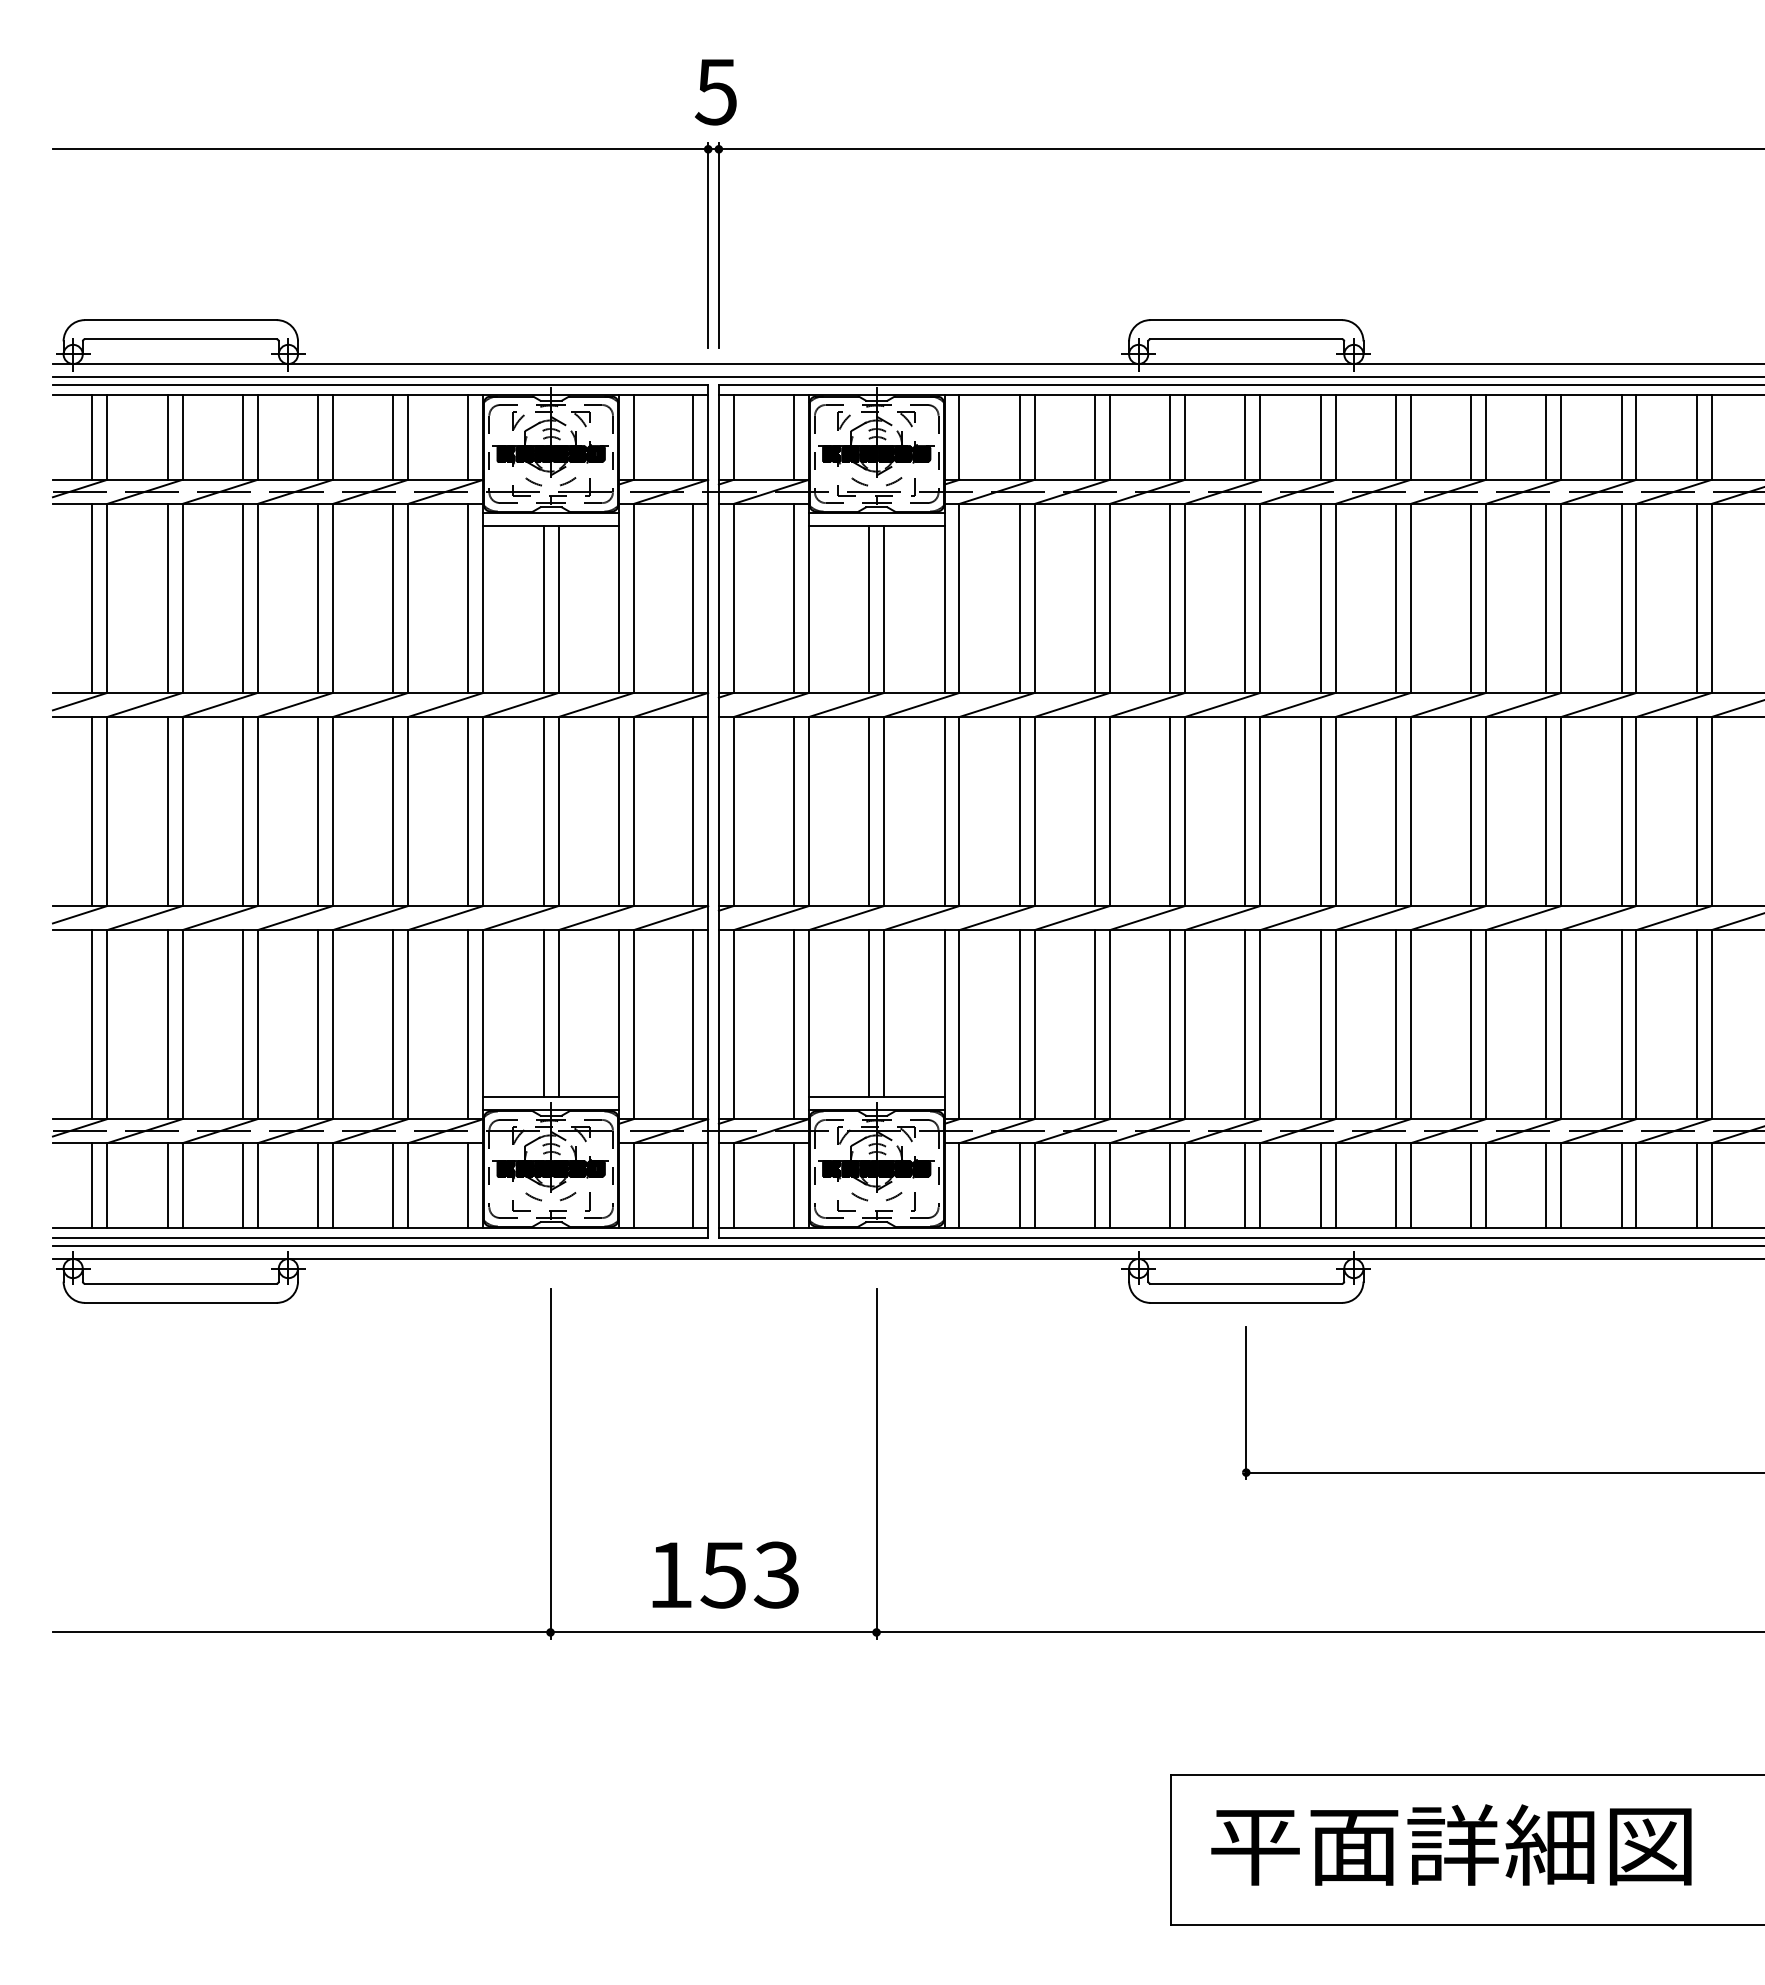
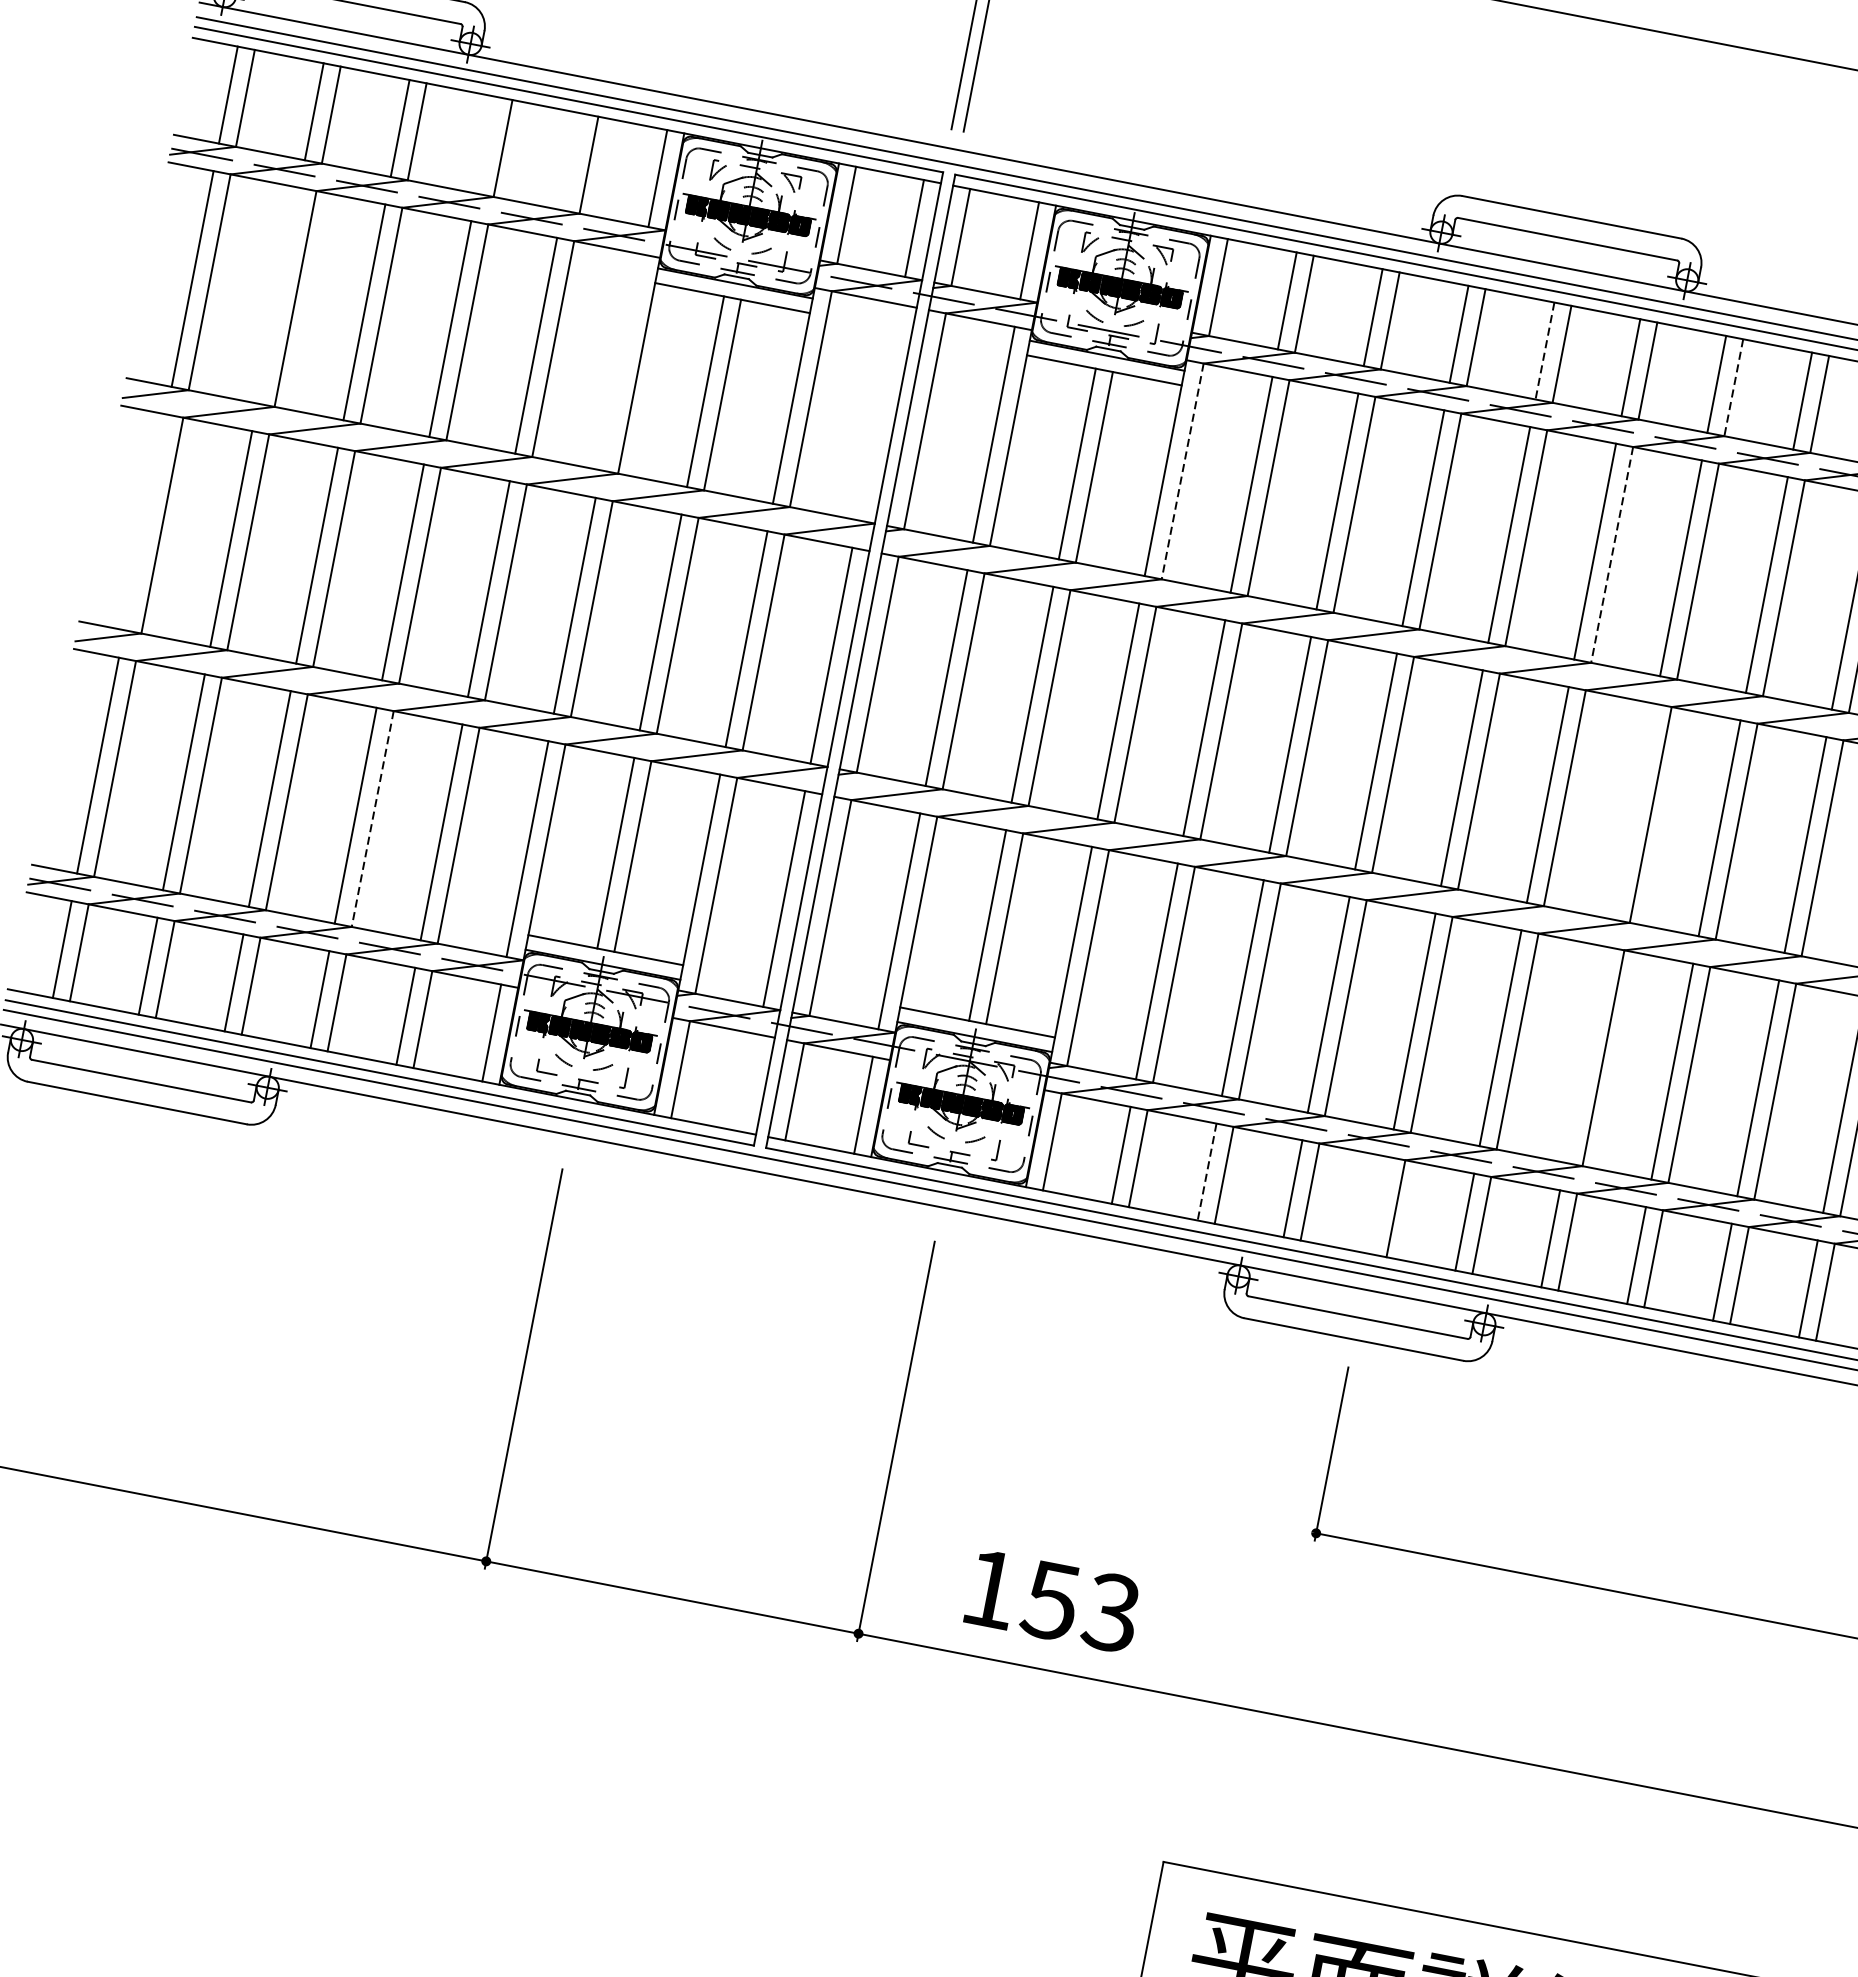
line: (318, 436) -> (486, 144), removed
line: (393, 436) -> (572, 160), removed
line: (1245, 437) -> (1545, 351), solid -> dashed
line: (1410, 437) -> (1733, 387), solid -> dashed
line: (167, 597) -> (278, 294), removed
line: (468, 597) -> (622, 361), removed
line: (693, 597) -> (879, 411), removed
line: (959, 598) -> (1182, 471), solid -> dashed
line: (1335, 598) -> (1612, 554), solid -> dashed
line: (92, 811) -> (145, 522), removed
line: (1395, 811) -> (1633, 811), removed
line: (1395, 1024) -> (1586, 1054), removed
line: (332, 1025) -> (372, 819), solid -> dashed
line: (693, 1185) -> (748, 1082), removed
line: (1245, 1185) -> (1379, 1205), removed
line: (1094, 1186) -> (1206, 1172), solid -> dashed
text: (725, 1574) -> (1053, 1600), moved

